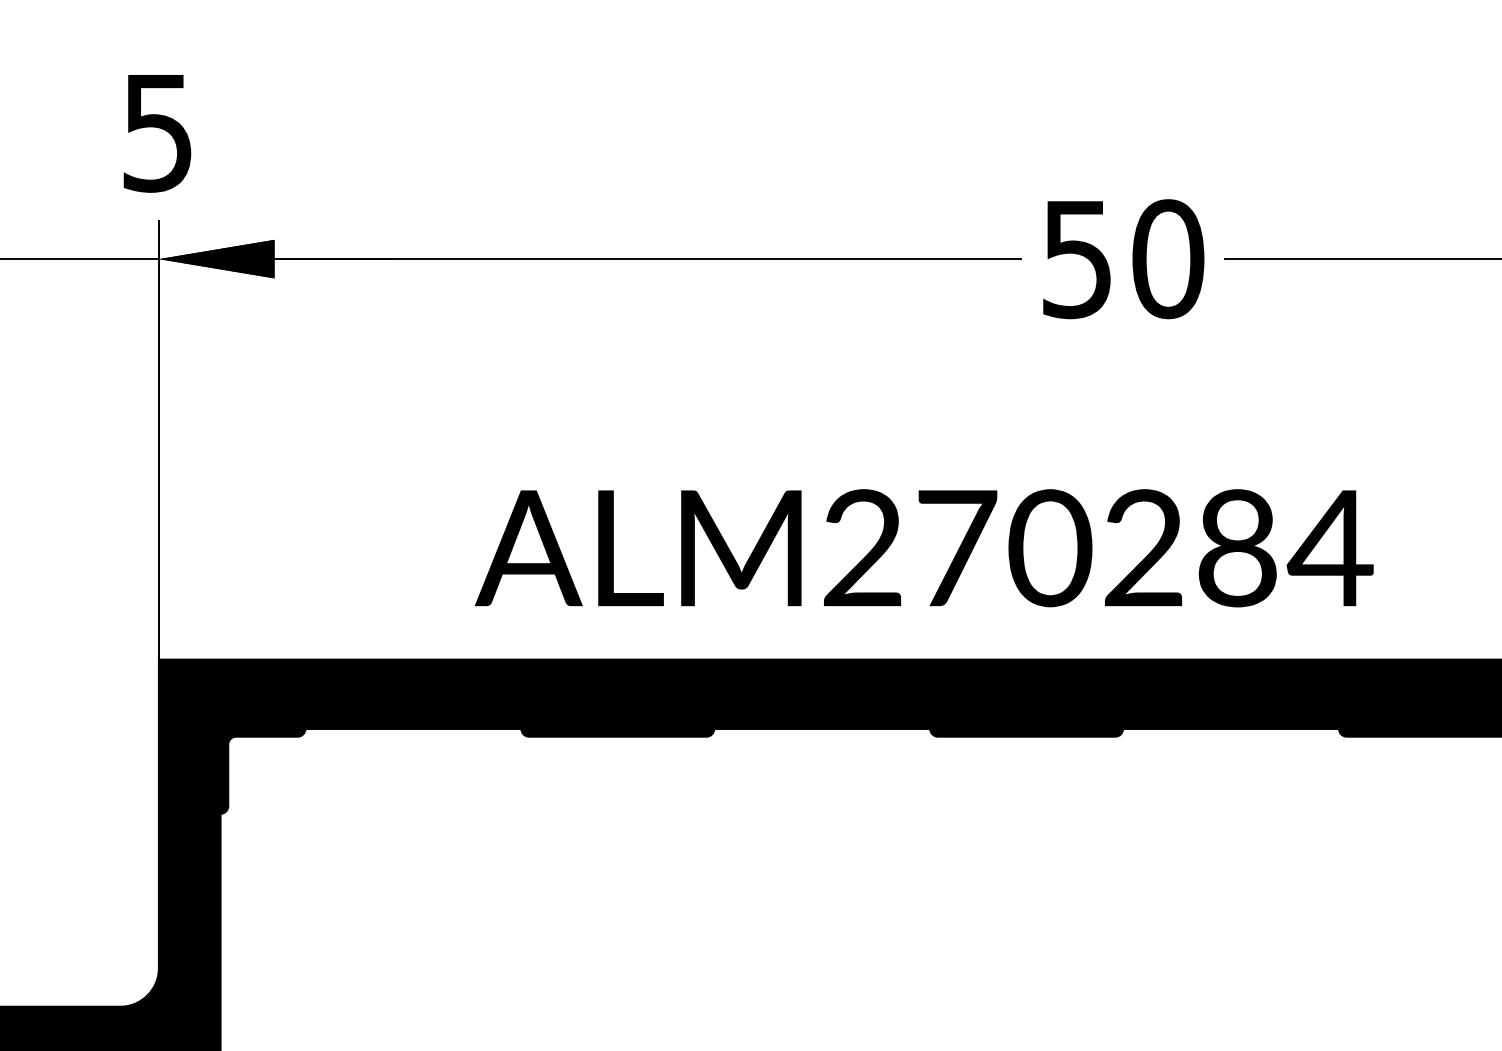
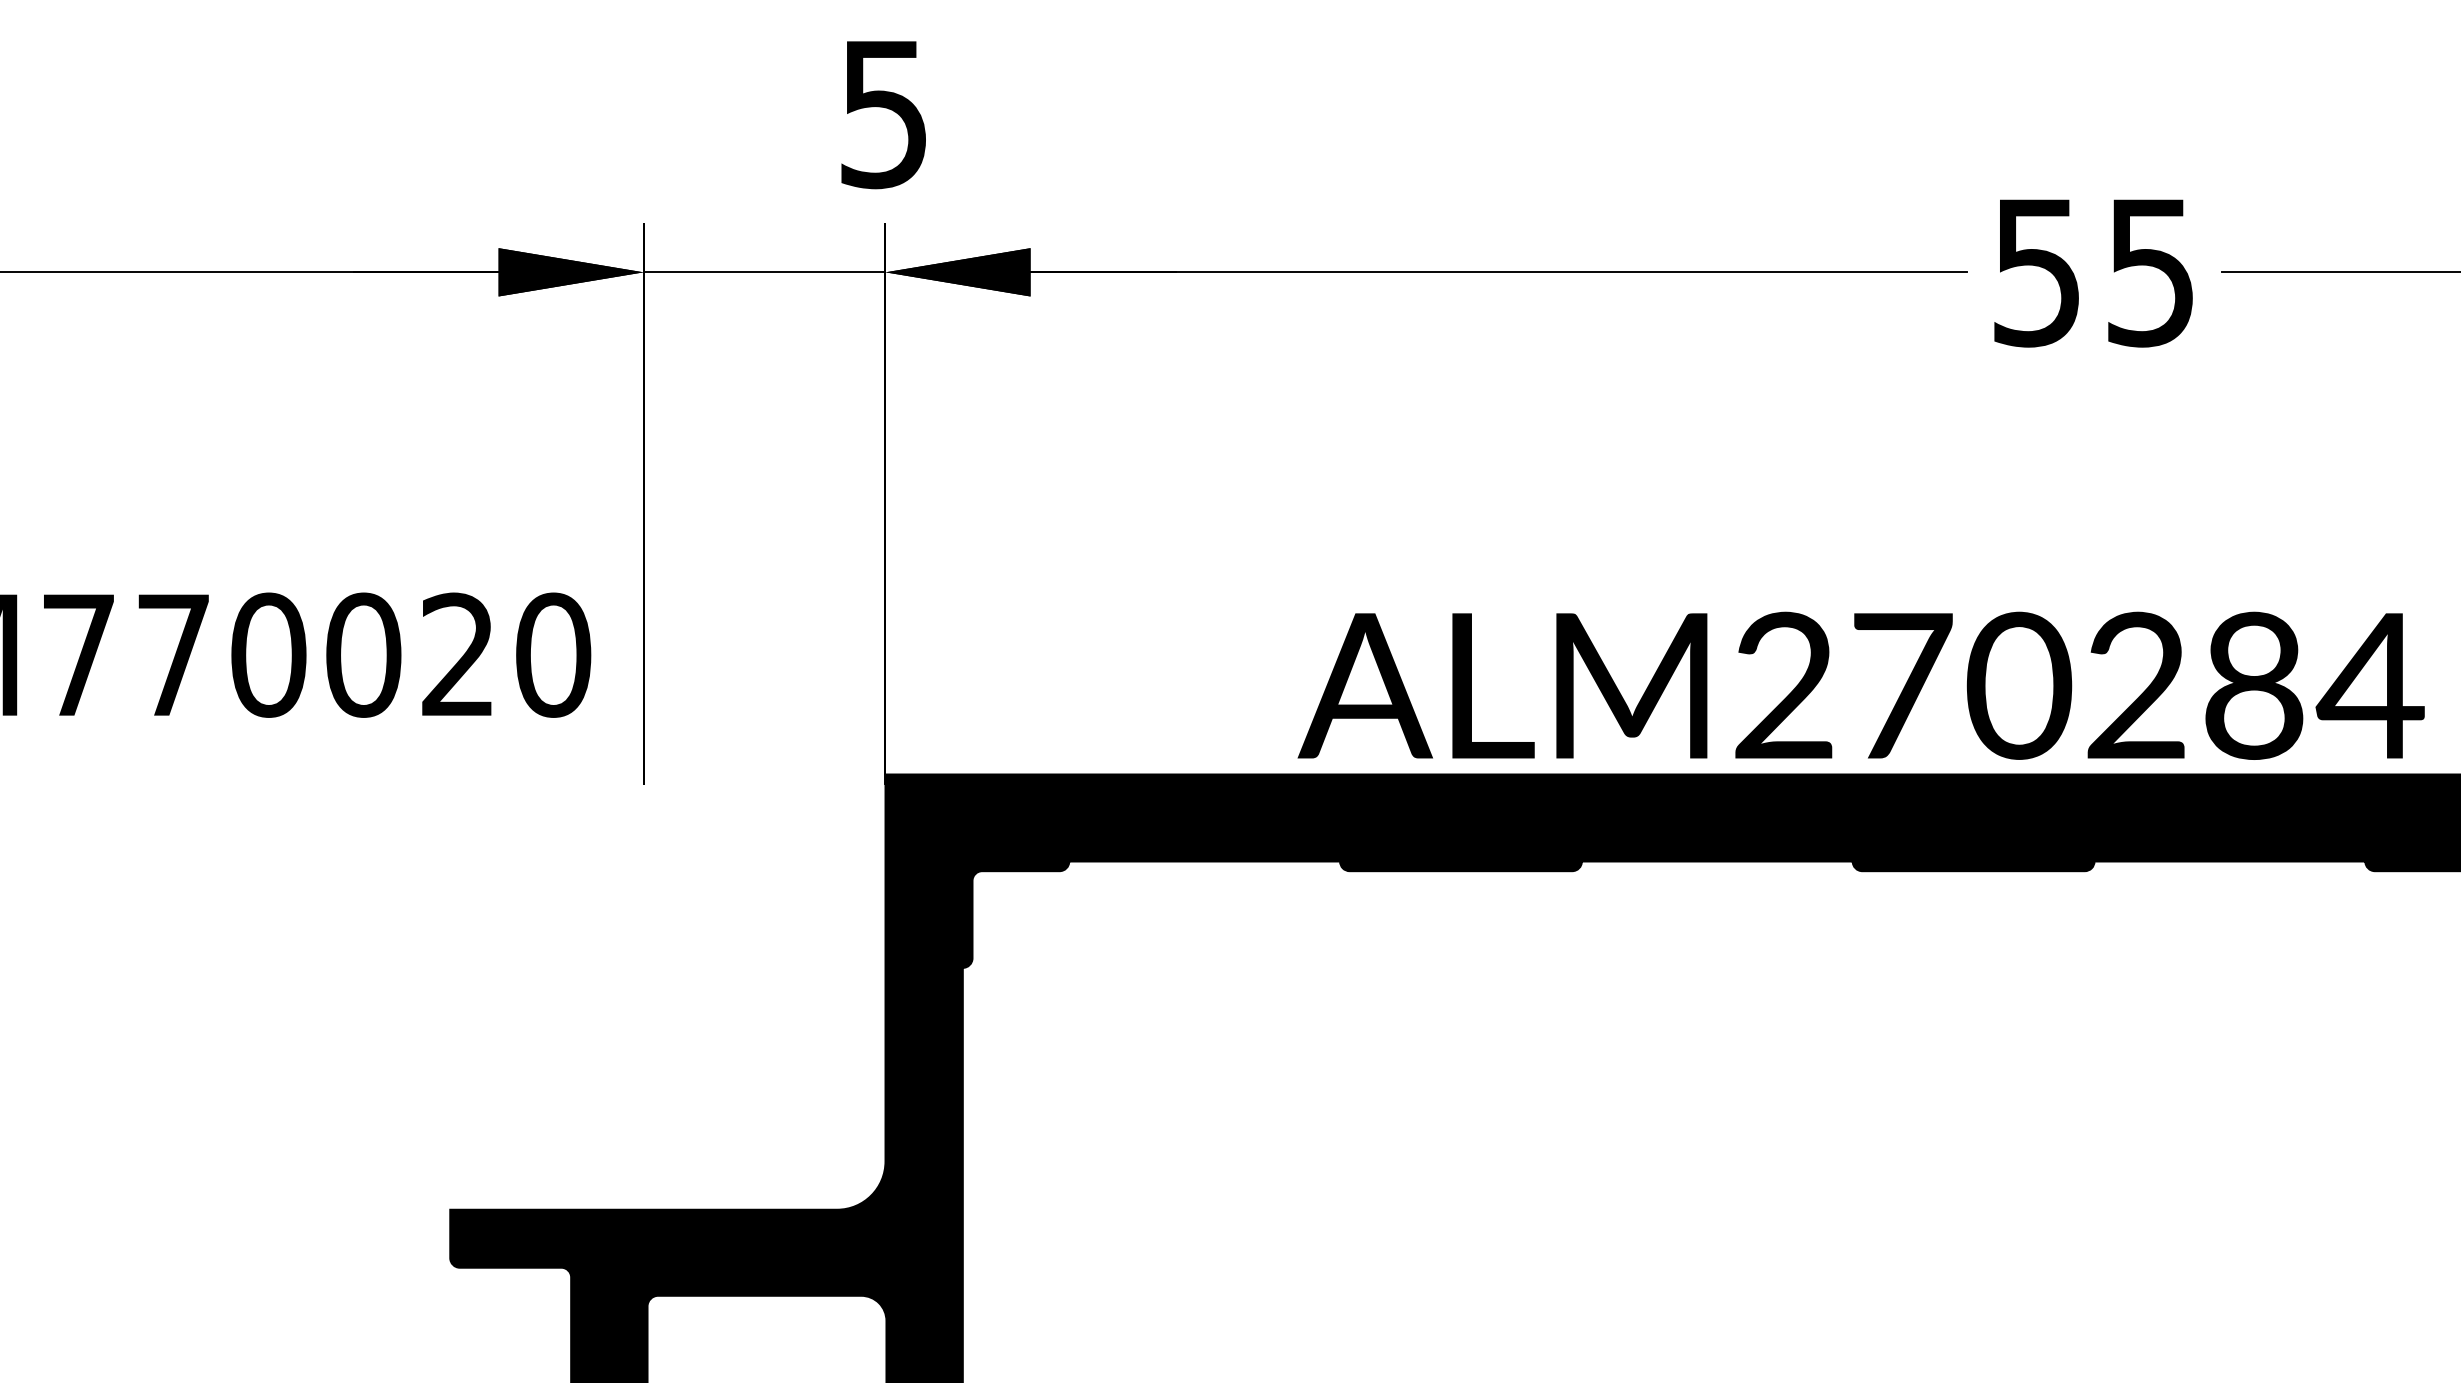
text: (1168, 259) -> (2151, 272), 50 -> 55
text: (923, 547) -> (1860, 685), moved

